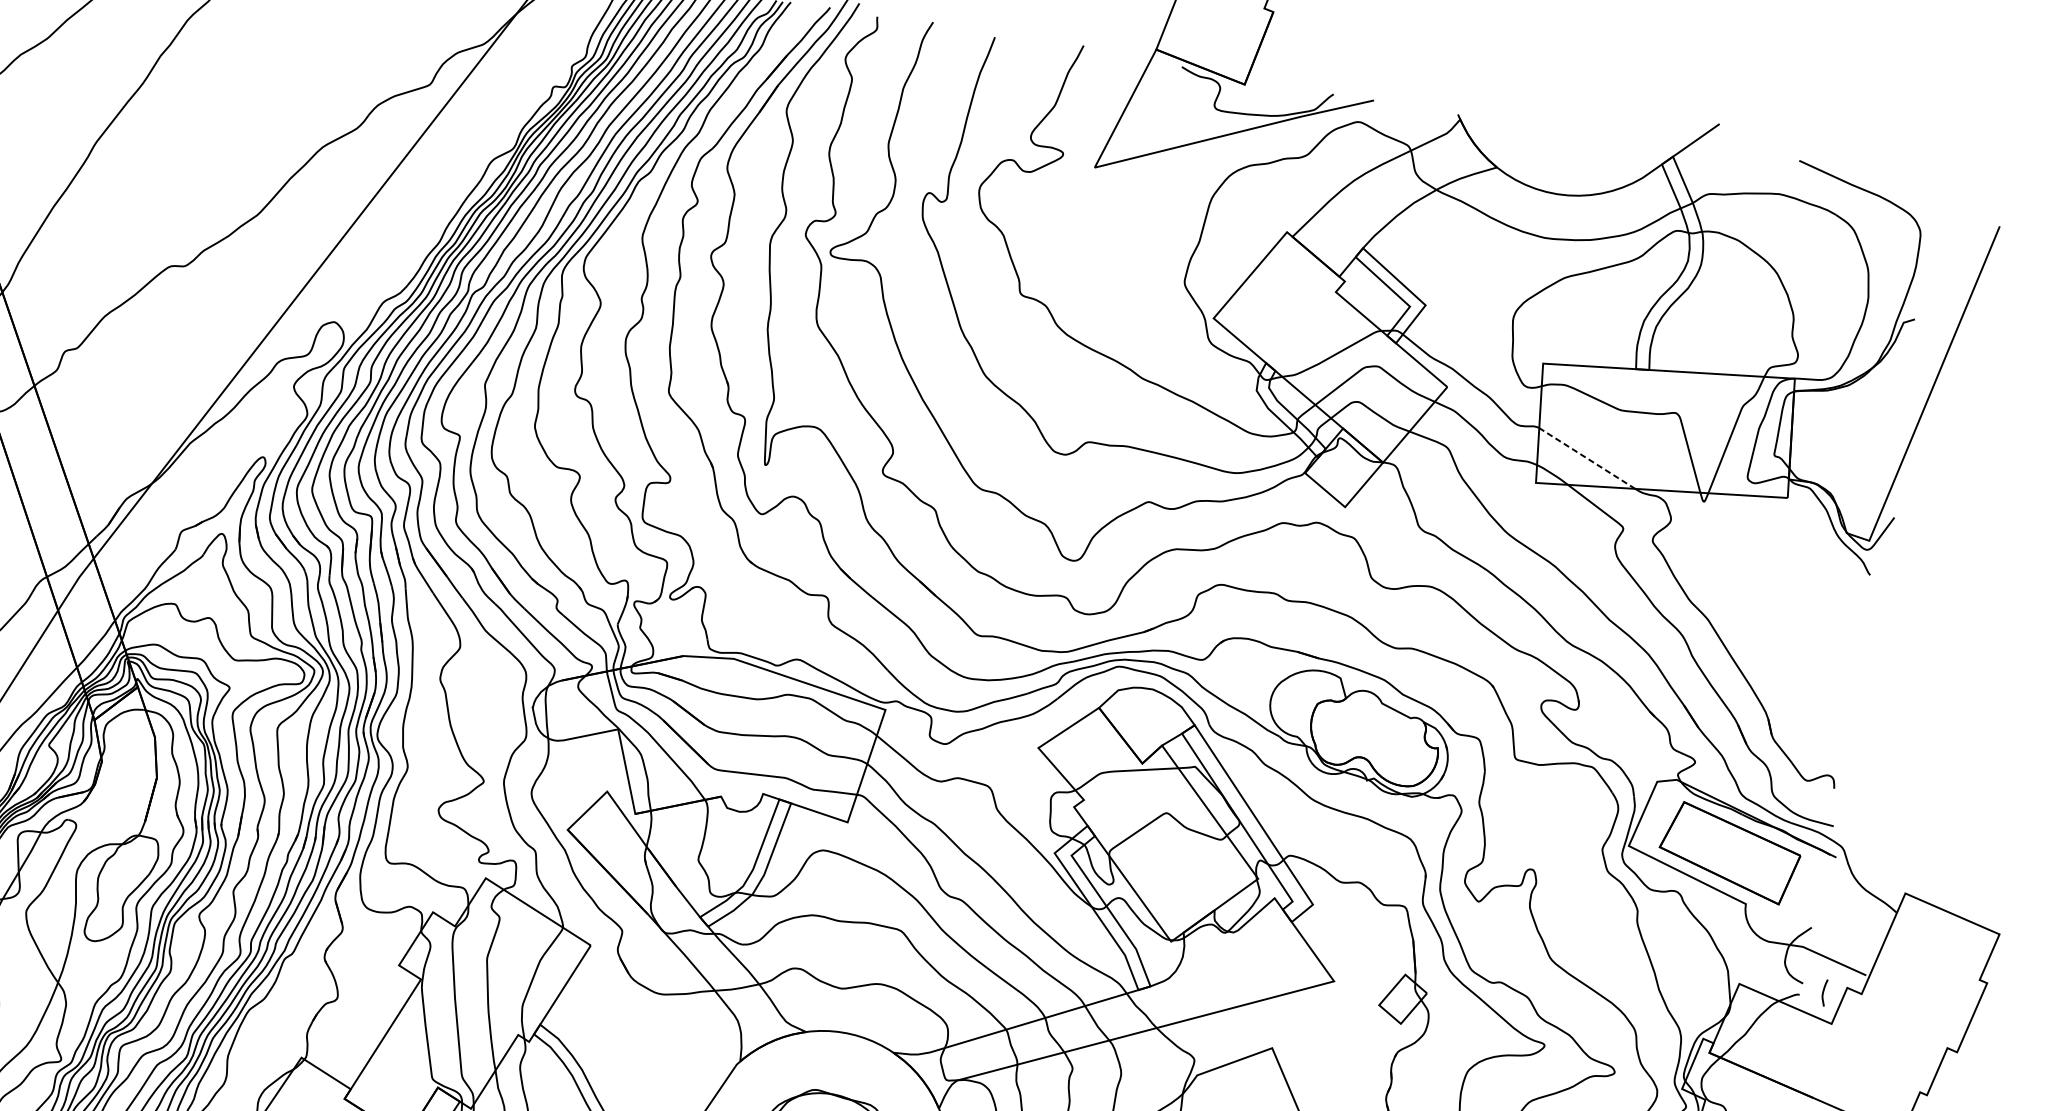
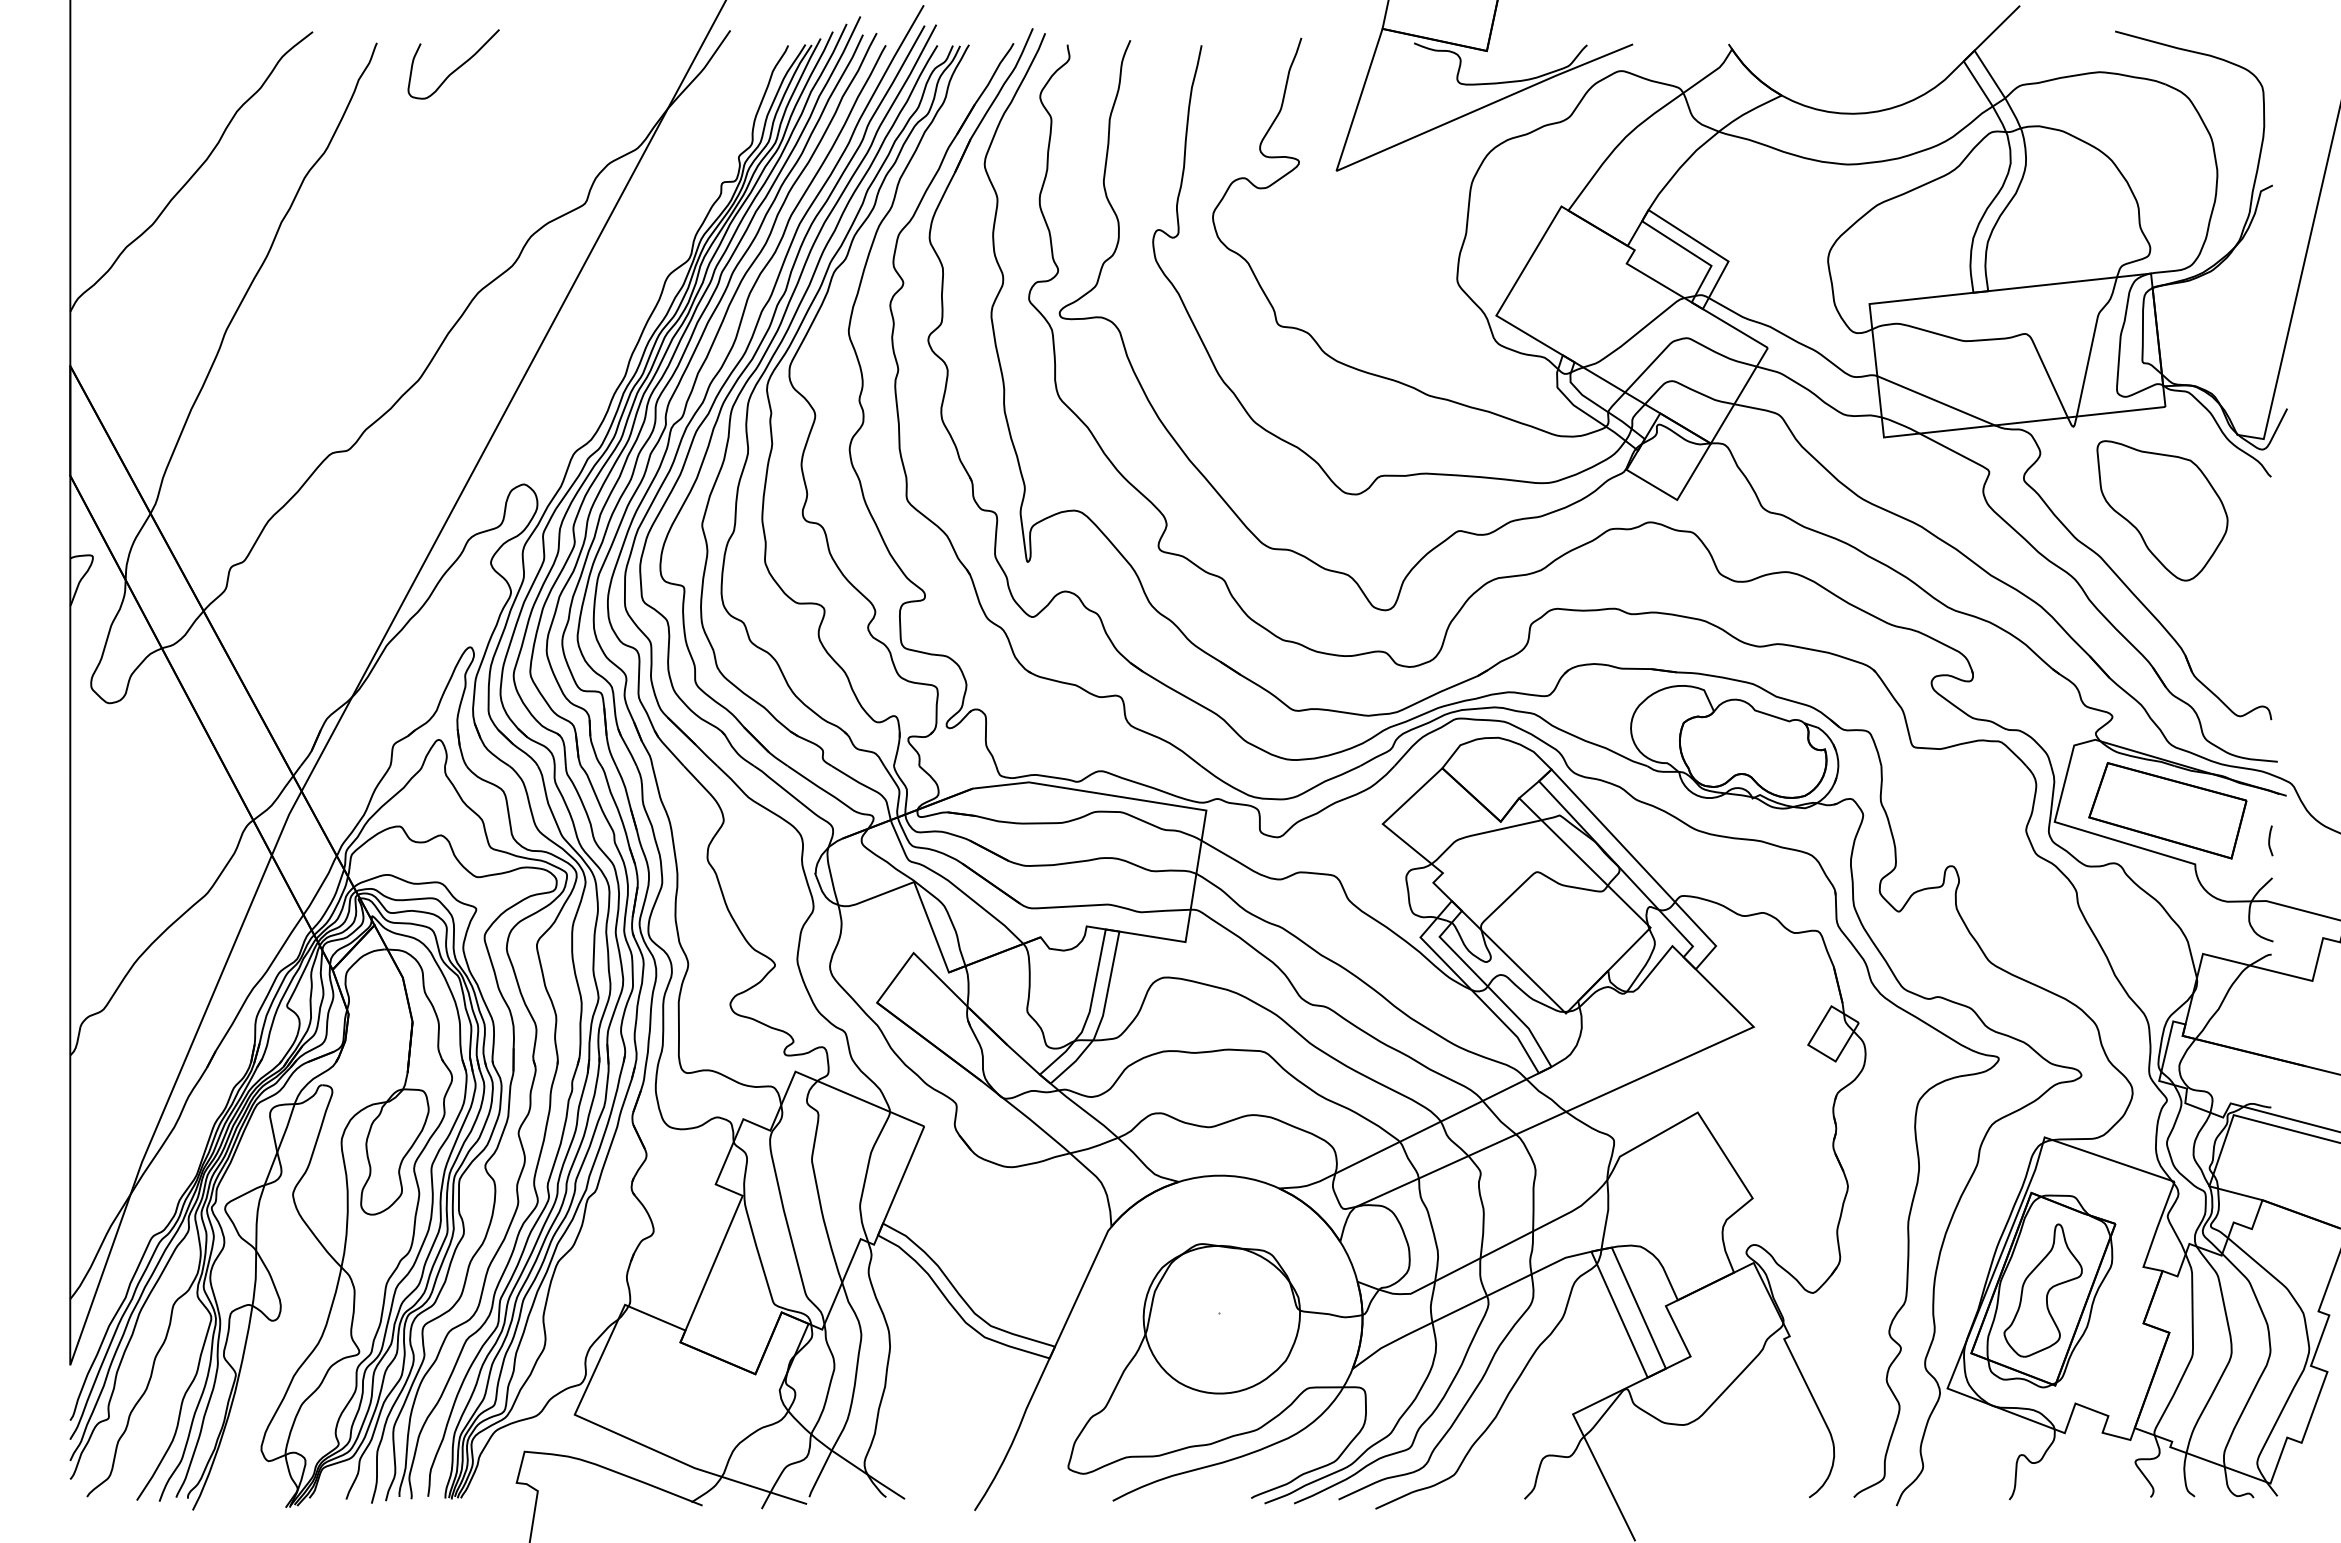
line: (1587, 458) -> (1936, 400), dashed -> solid
part: (1769, 588) -> (2162, 510), added
curve: (1824, 992) -> (2270, 840), moved

